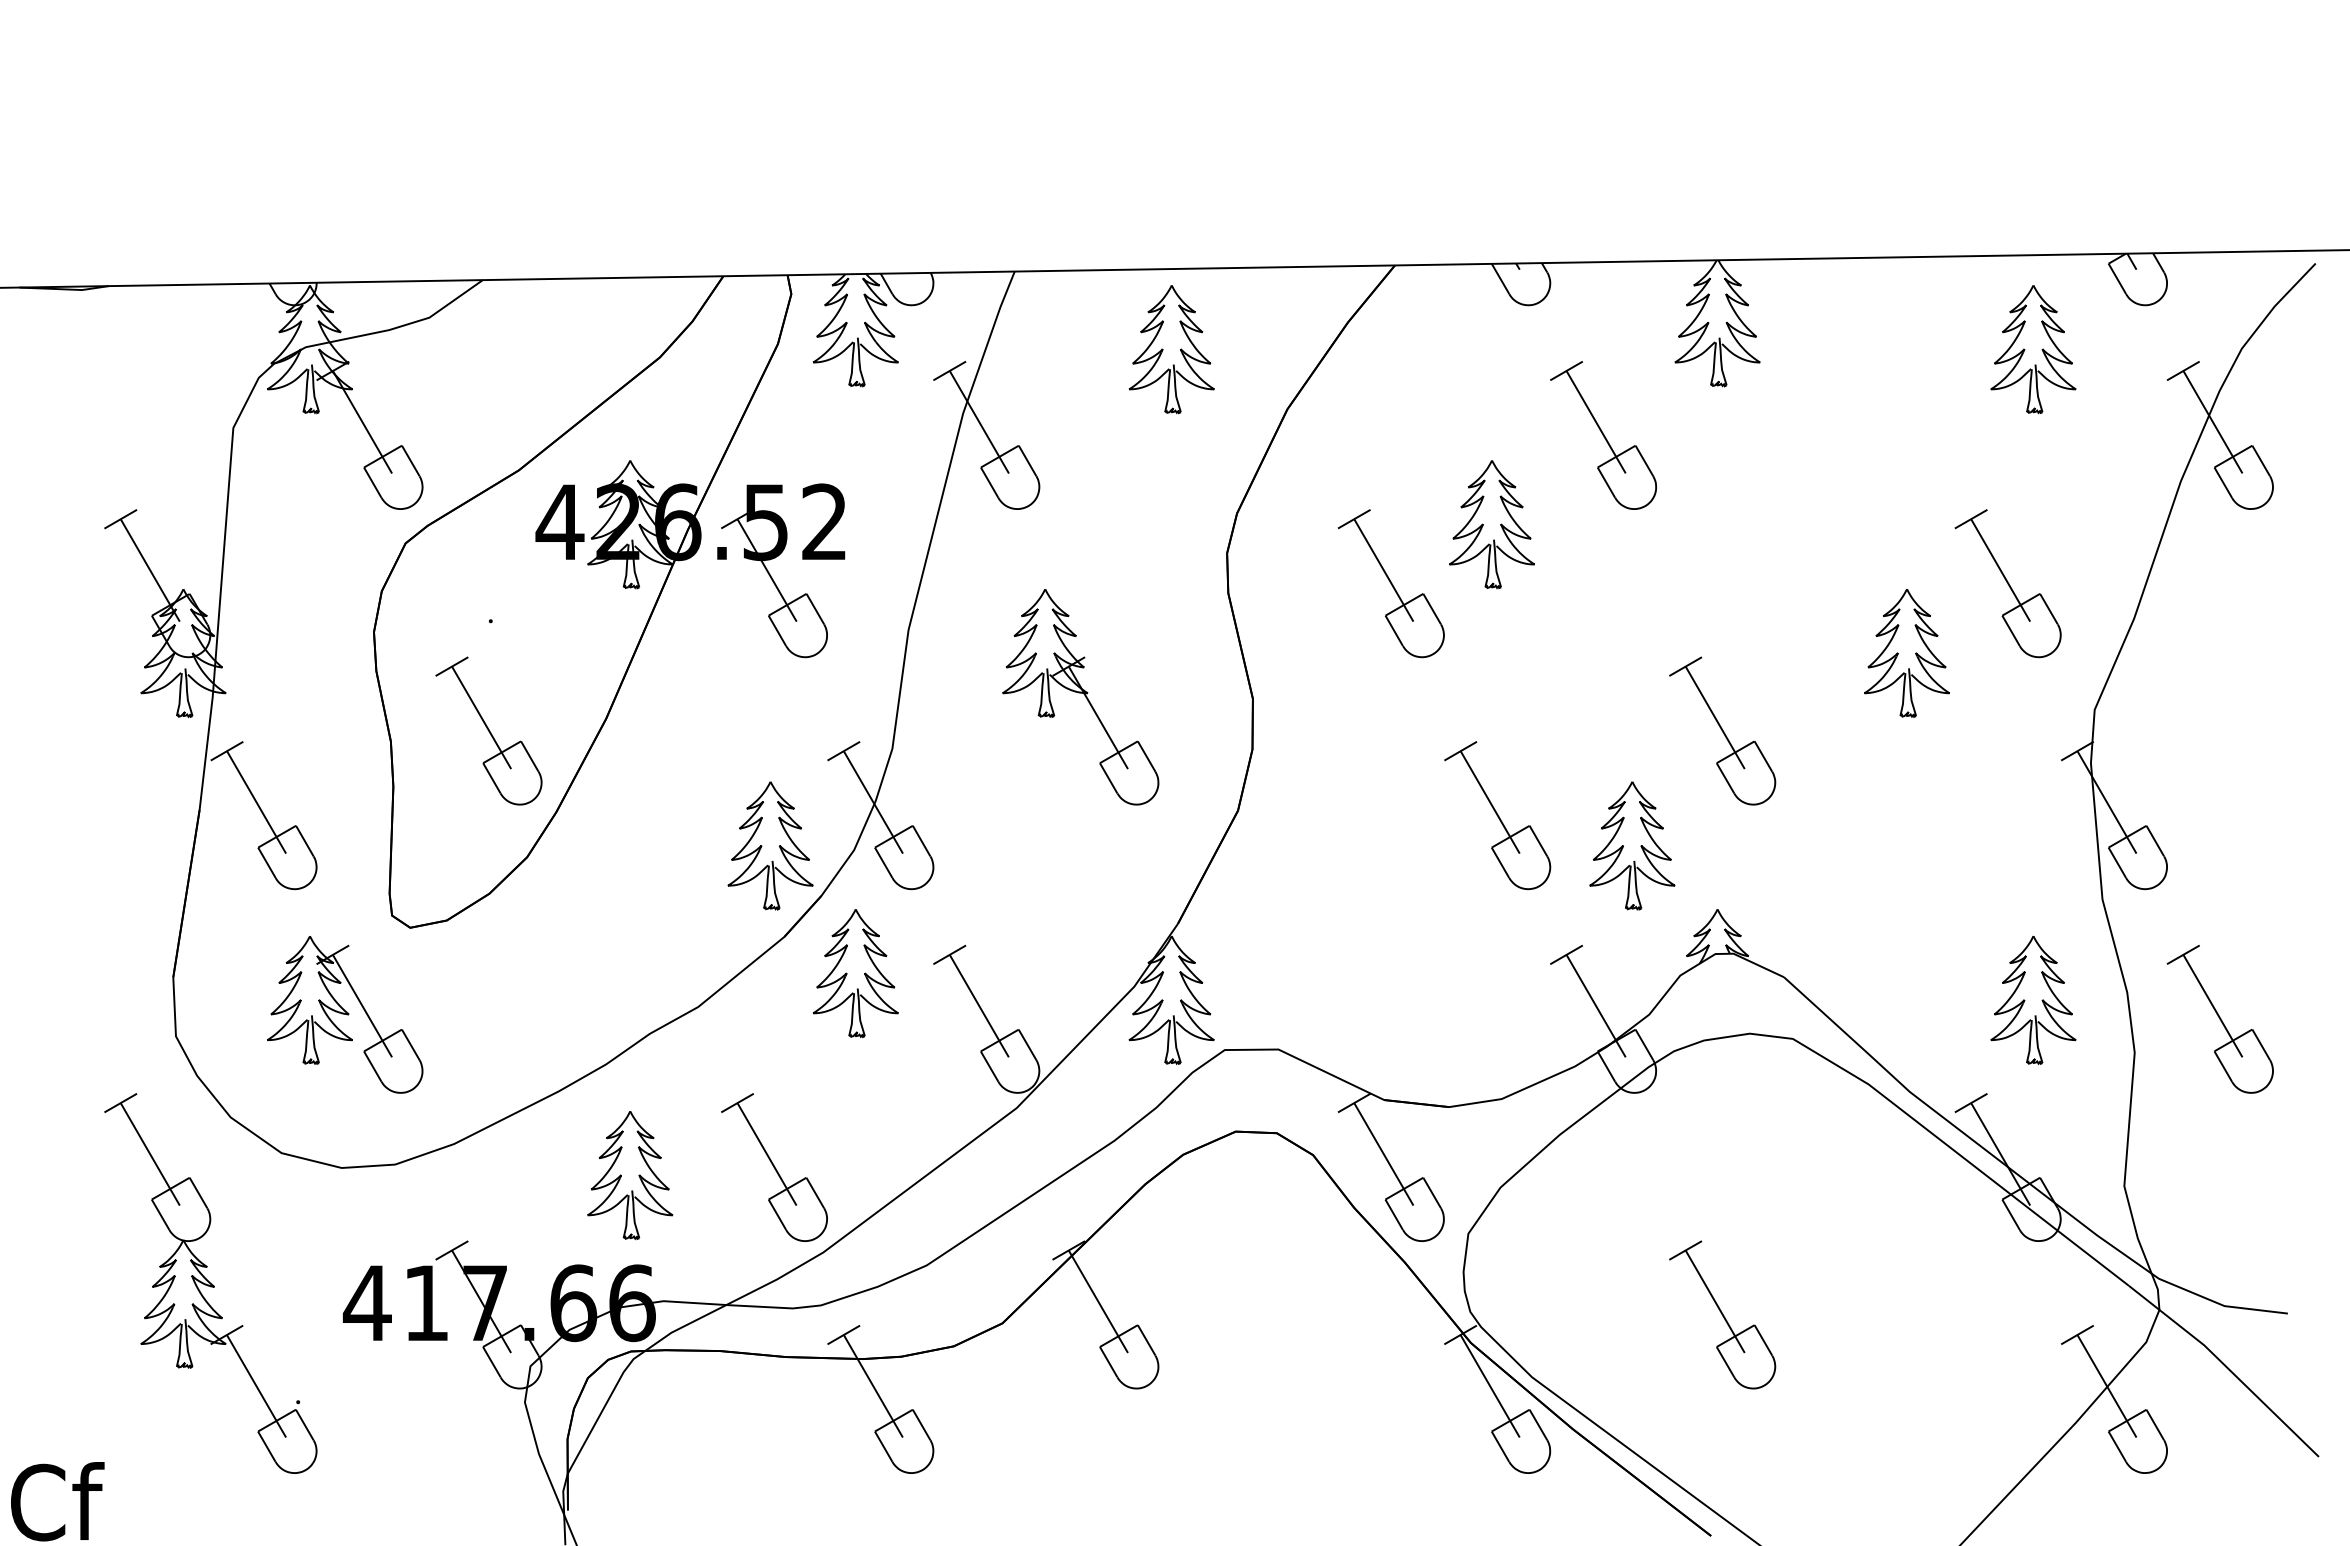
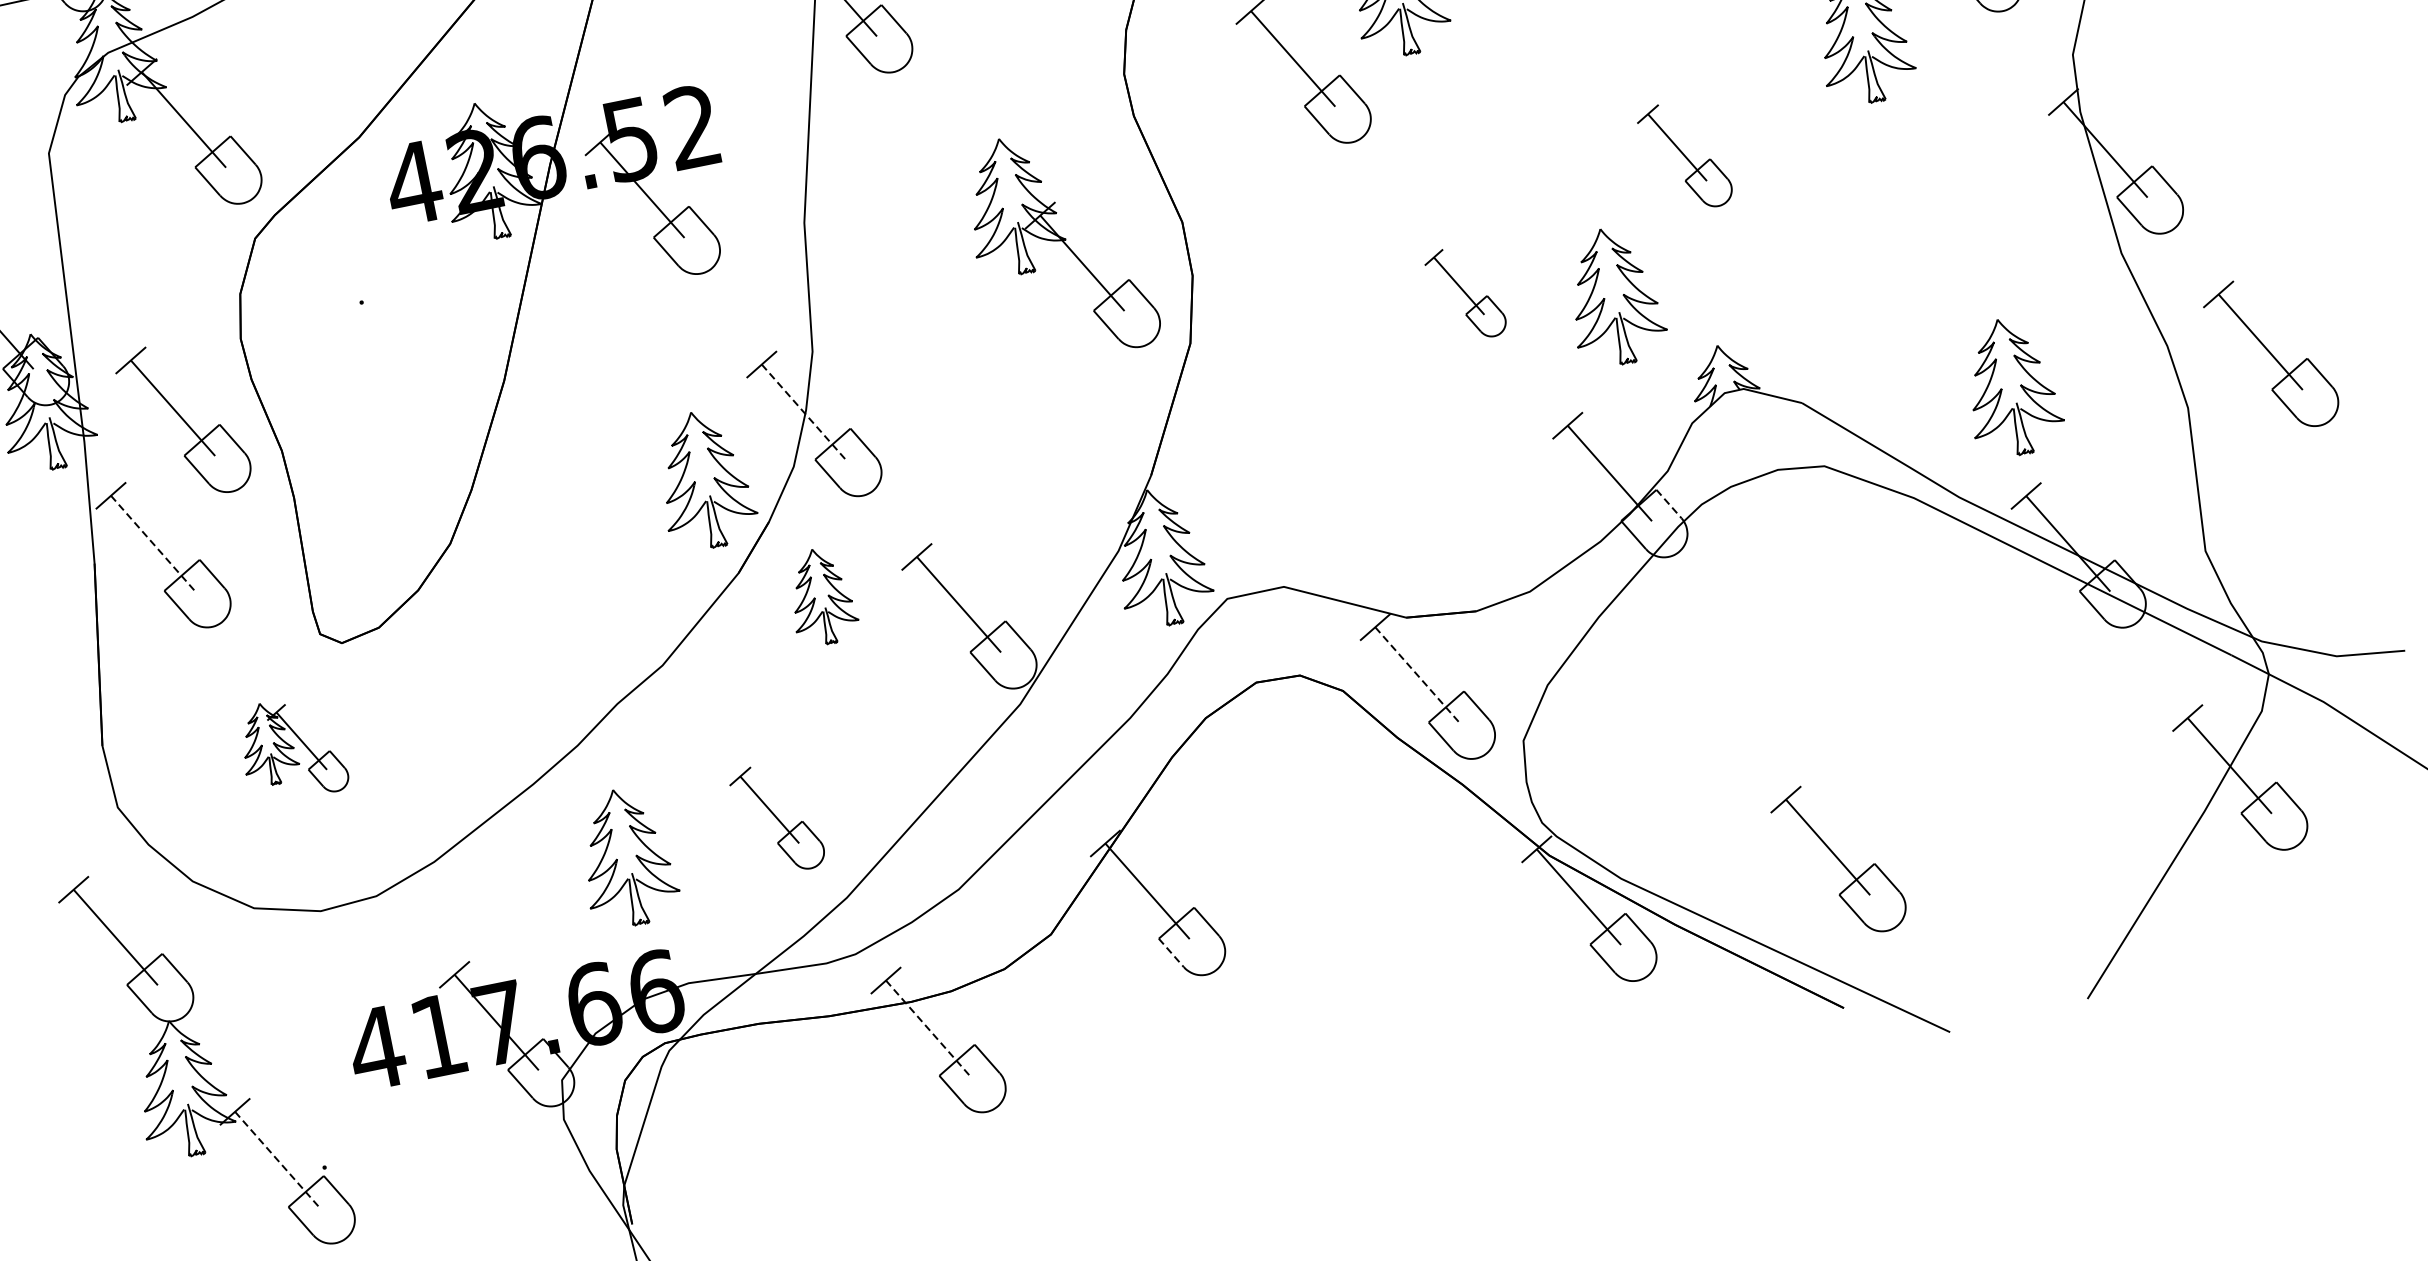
part: (1080, 697) -> (1059, 245), moved
part: (488, 730) -> (183, 420), moved
part: (1722, 730) -> (1684, 155), size x0.7
line: (256, 802) -> (153, 543), solid -> dashed
line: (873, 802) -> (804, 412), solid -> dashed
part: (1497, 815) -> (1465, 293), size x0.6
part: (855, 973) -> (821, 596), size x0.7
part: (2033, 1000) -> (2011, 387), moved
part: (345, 1014) -> (292, 748), size x0.6
line: (1644, 1044) -> (1669, 503), solid -> dashed
line: (1384, 1154) -> (1418, 675), solid -> dashed
part: (774, 1167) -> (777, 818), size x0.7
part: (1722, 1314) -> (1838, 859), moved
line: (1108, 1362) -> (1171, 953), solid -> dashed
line: (256, 1386) -> (277, 1159), solid -> dashed
line: (873, 1386) -> (928, 1028), solid -> dashed

